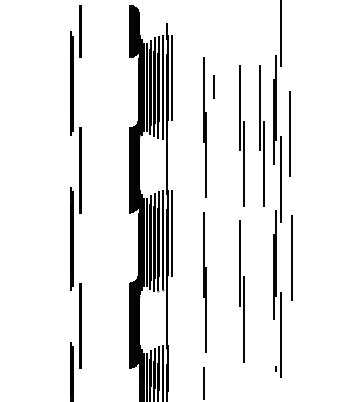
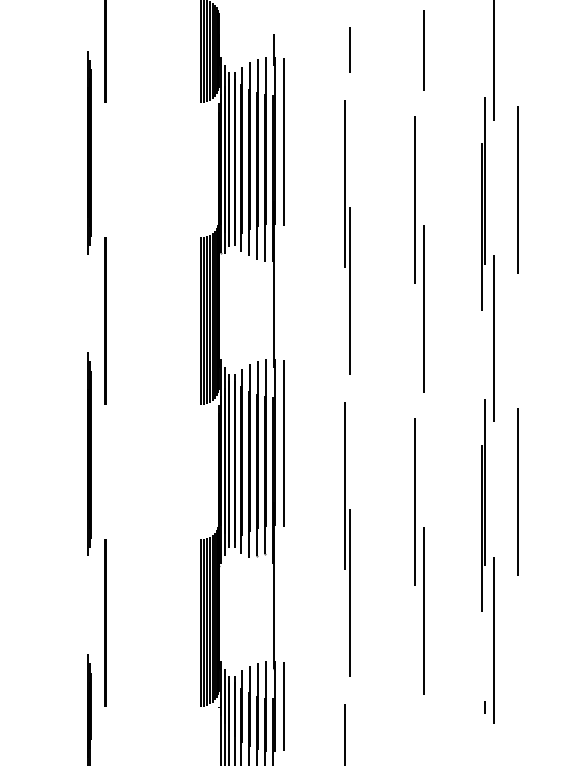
line: (244, 31) -> (424, 50), added
line: (213, 86) -> (348, 48), moved
line: (289, 133) -> (515, 188), moved
part: (261, 135) -> (457, 253), removed
line: (172, 368) -> (284, 706), added

